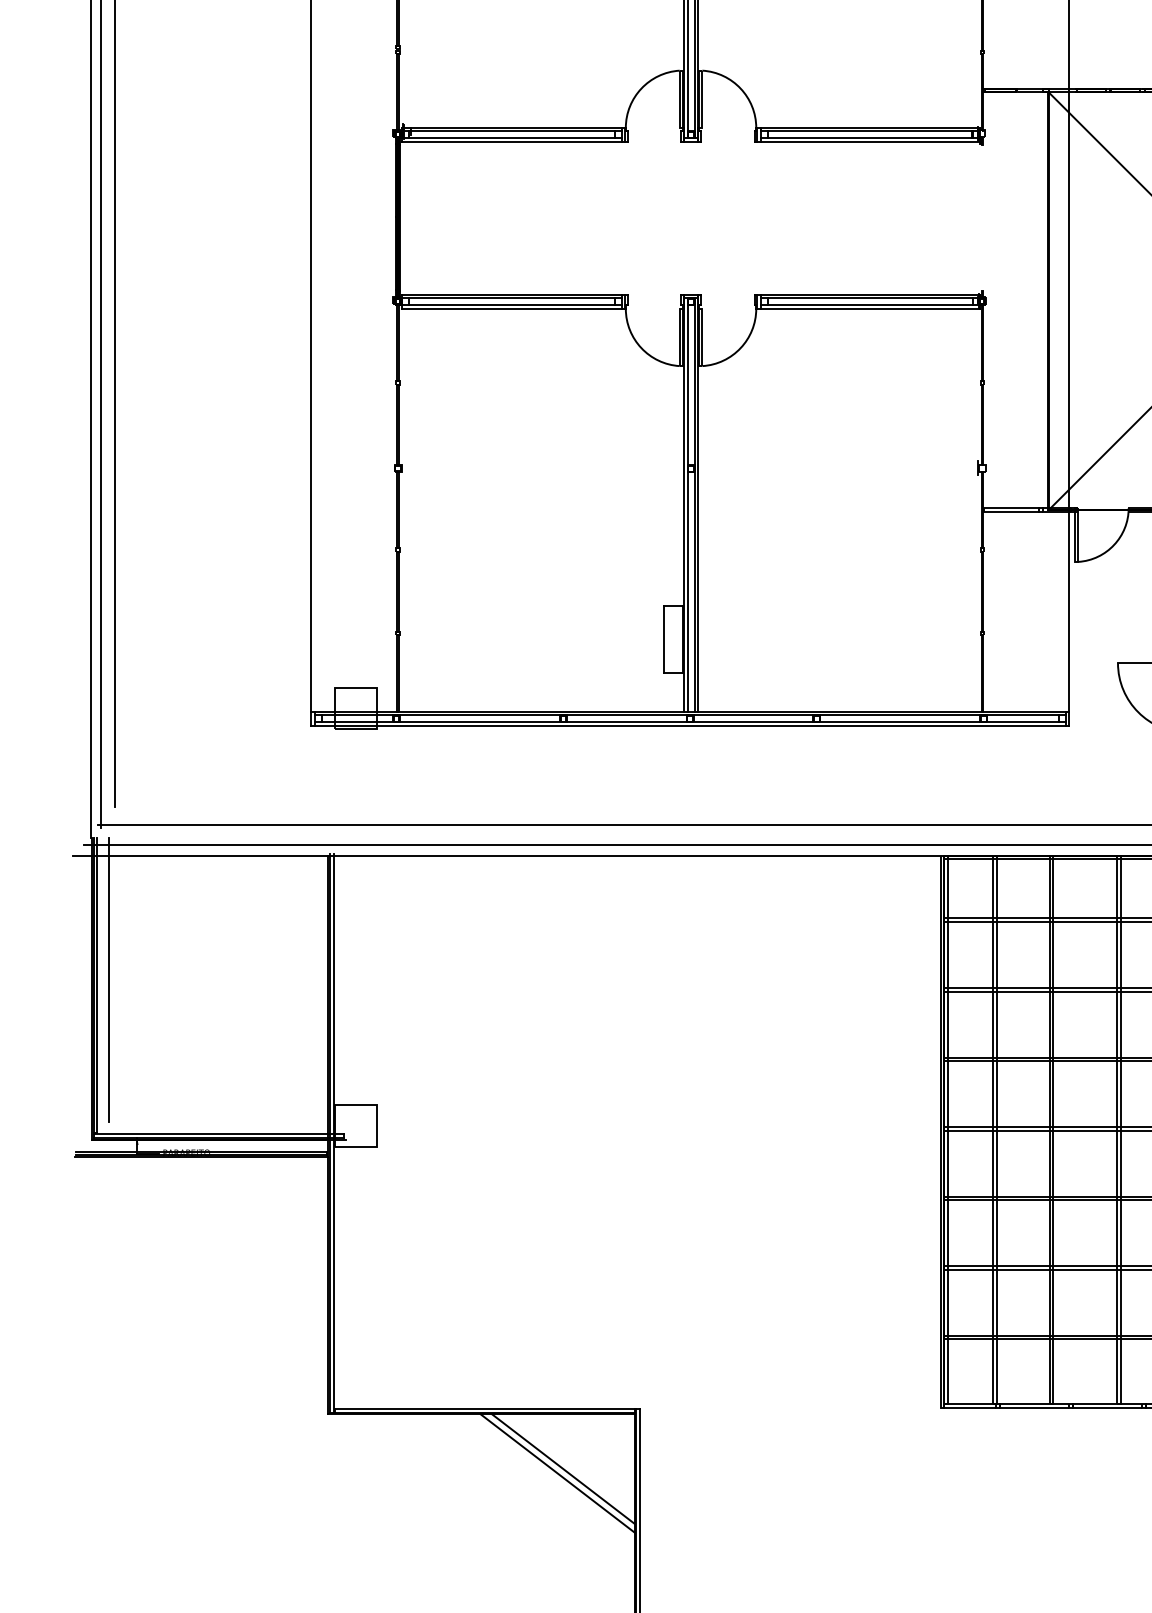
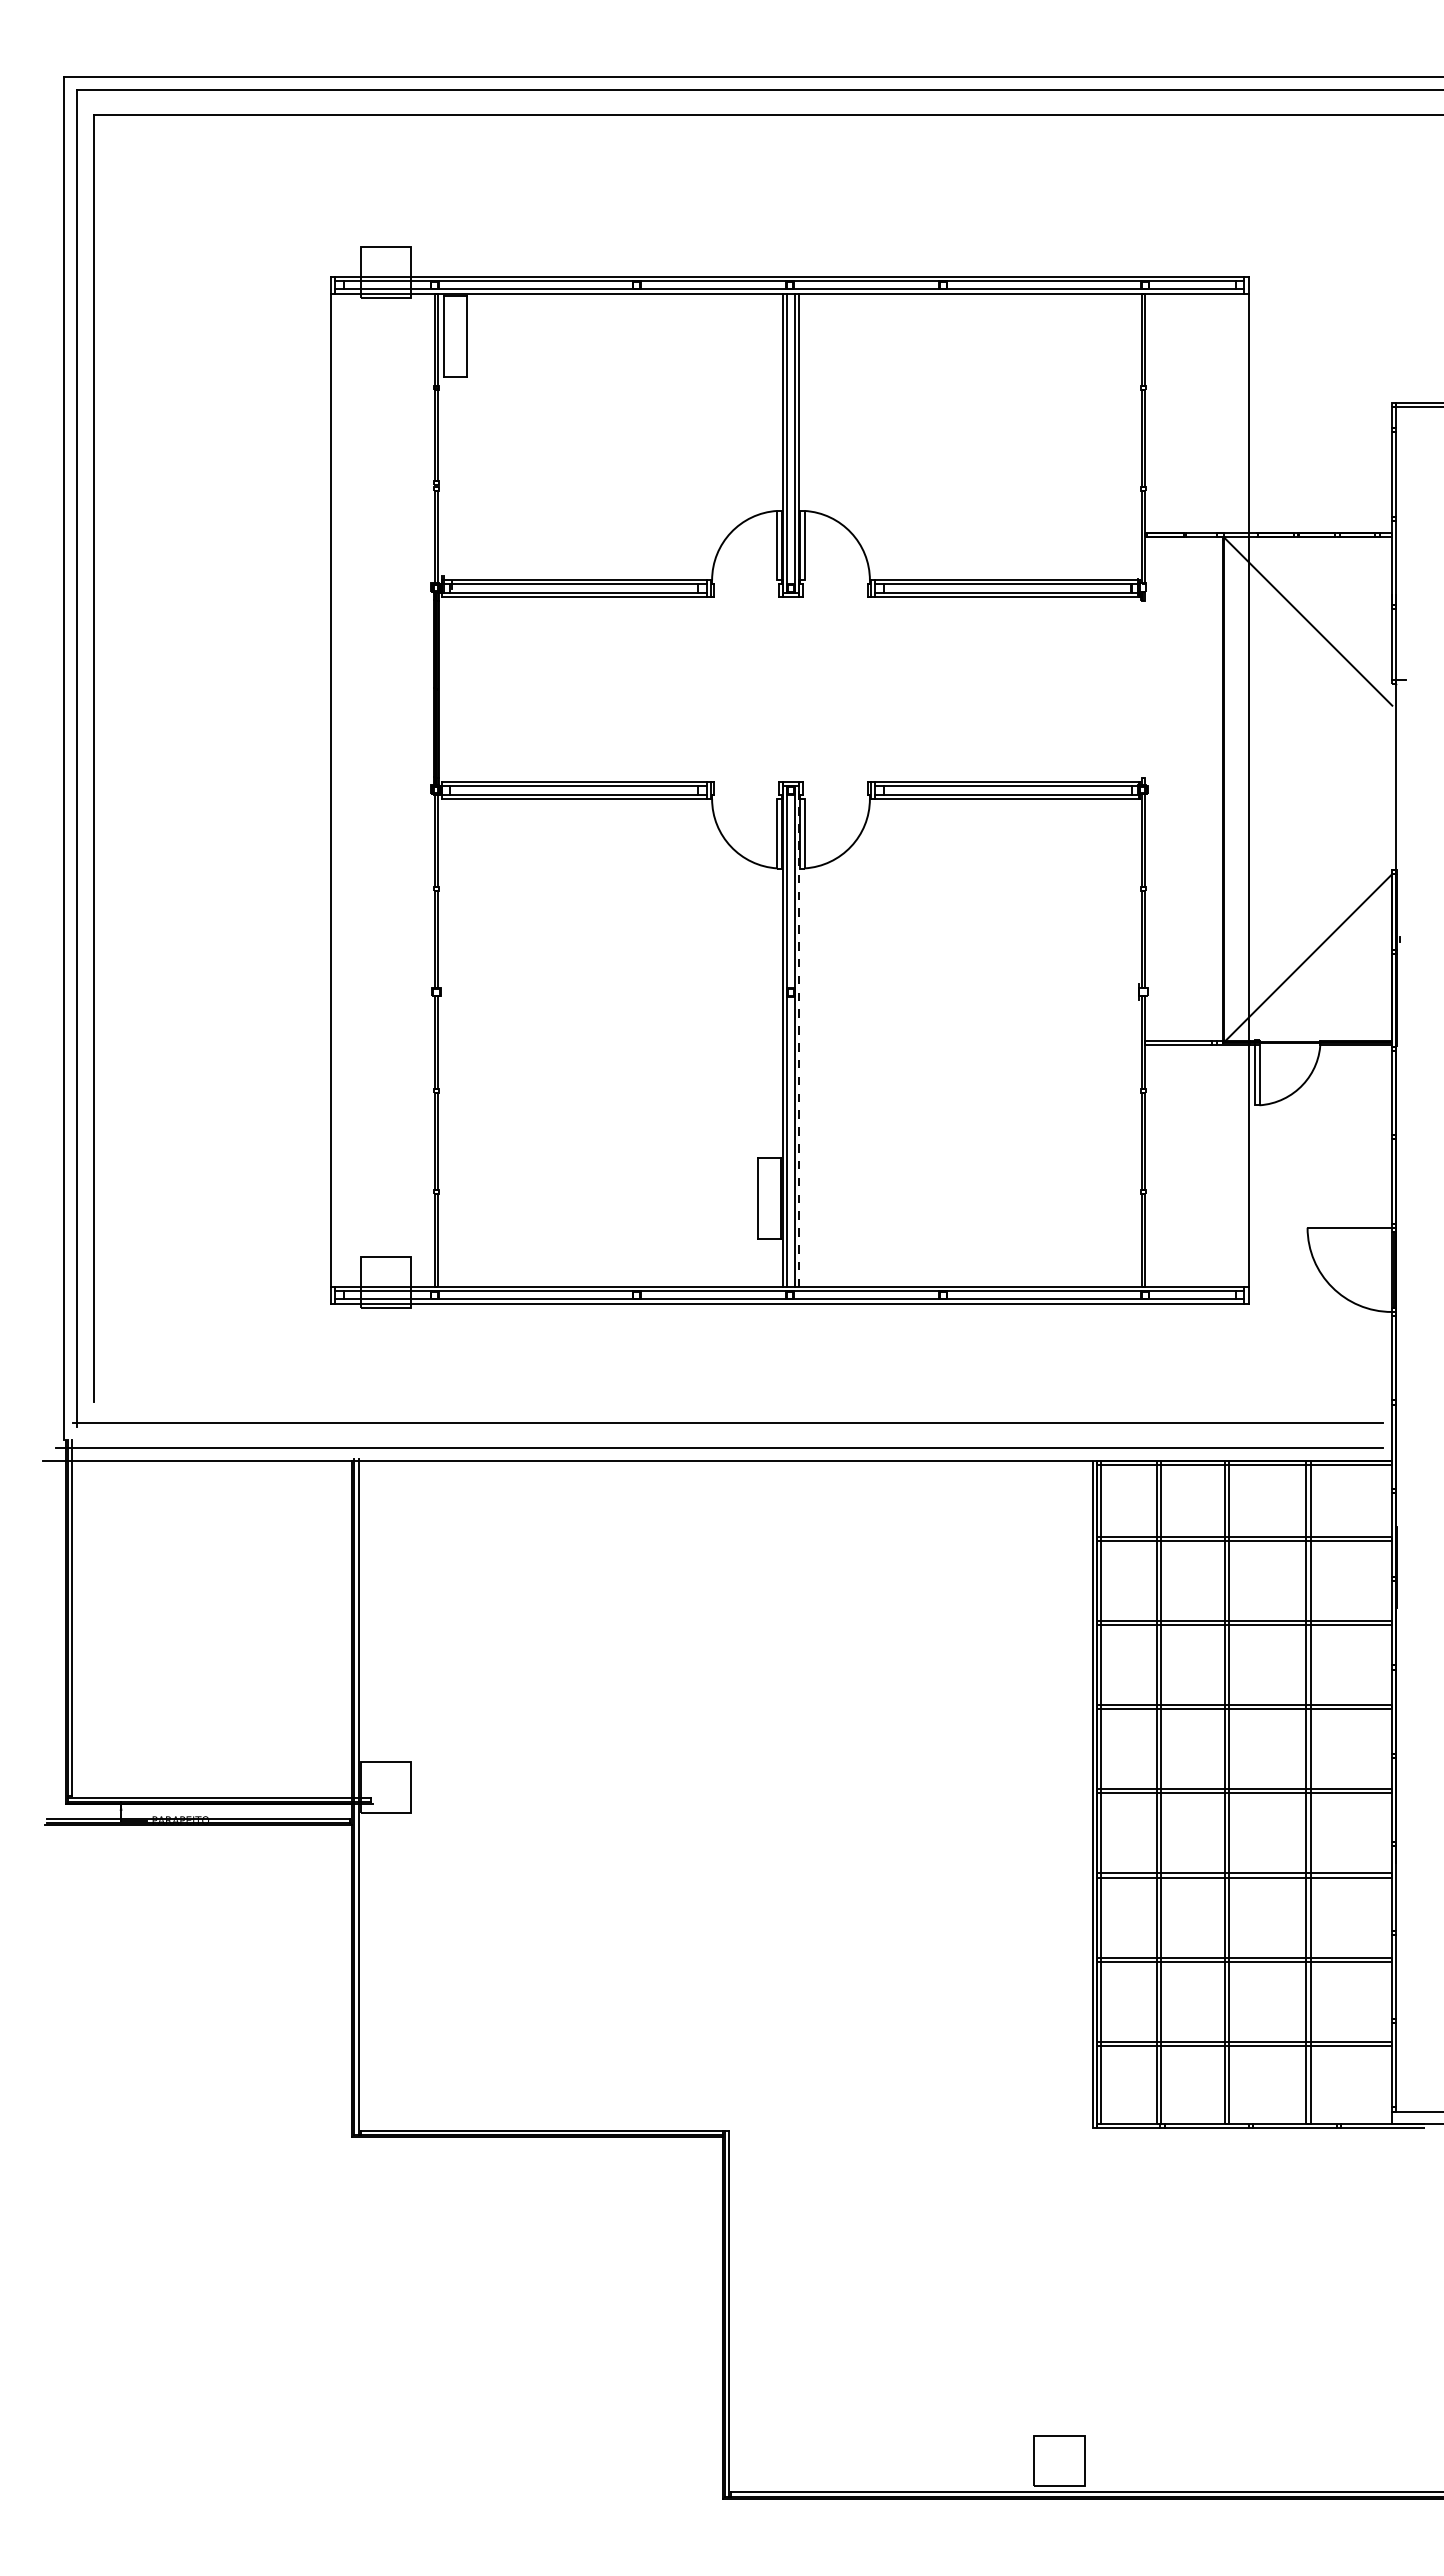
line: (698, 503) -> (799, 1034), solid -> dashed
line: (109, 980) -> (87, 1611), removed
line: (563, 1468) -> (636, 2202), removed
line: (557, 1472) -> (629, 2207), removed

